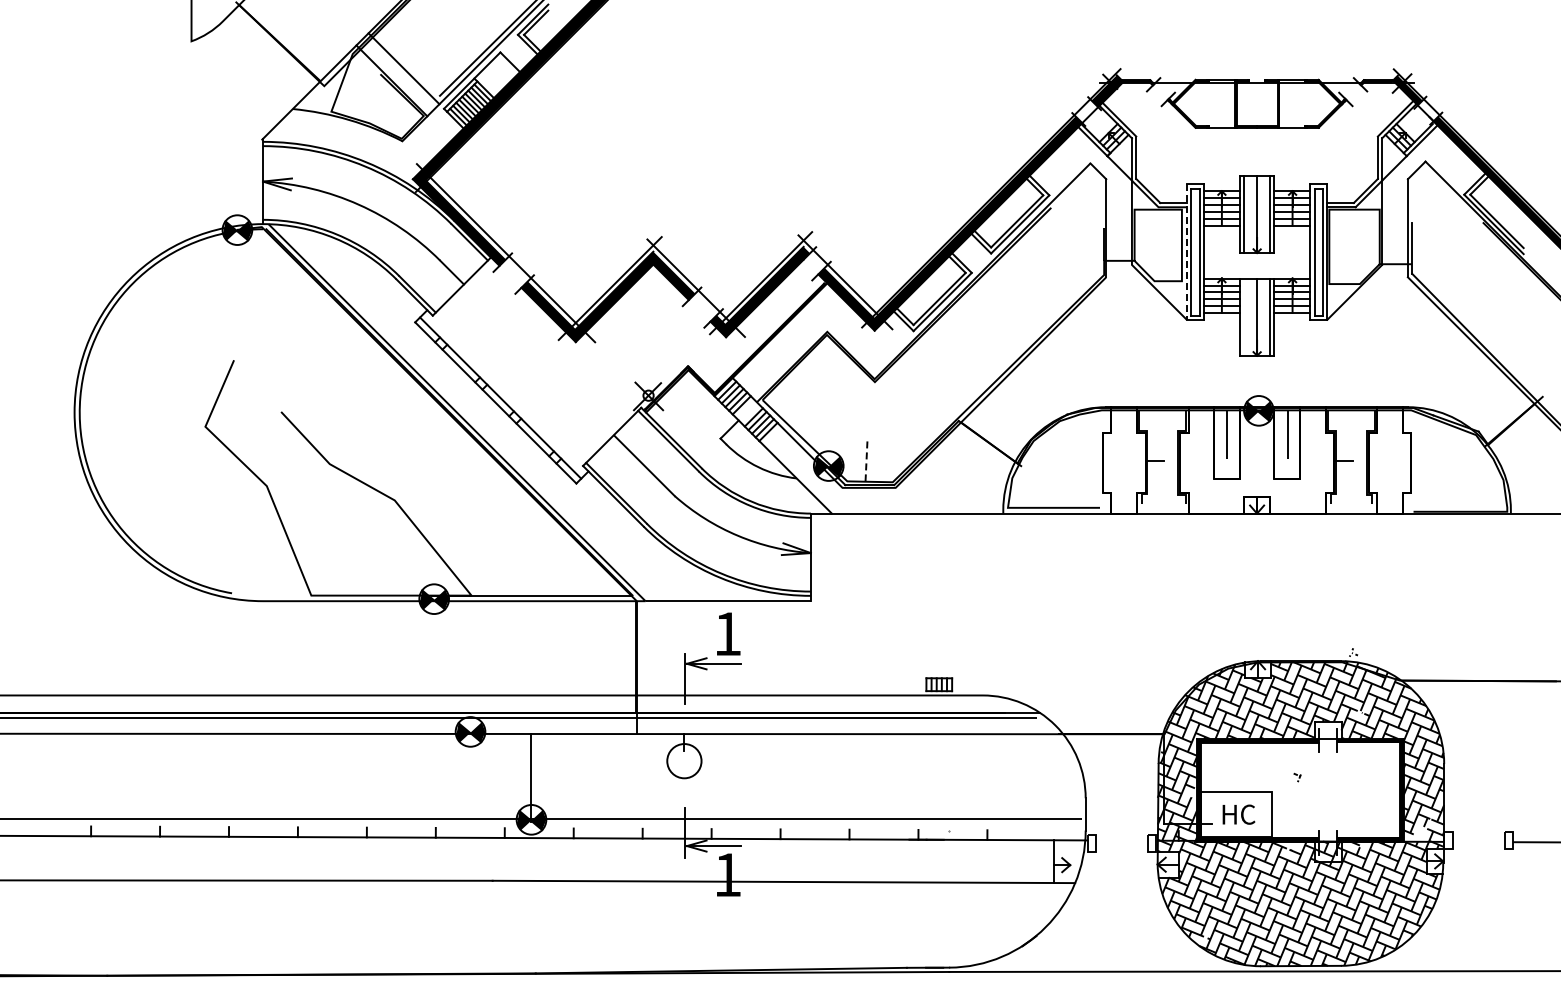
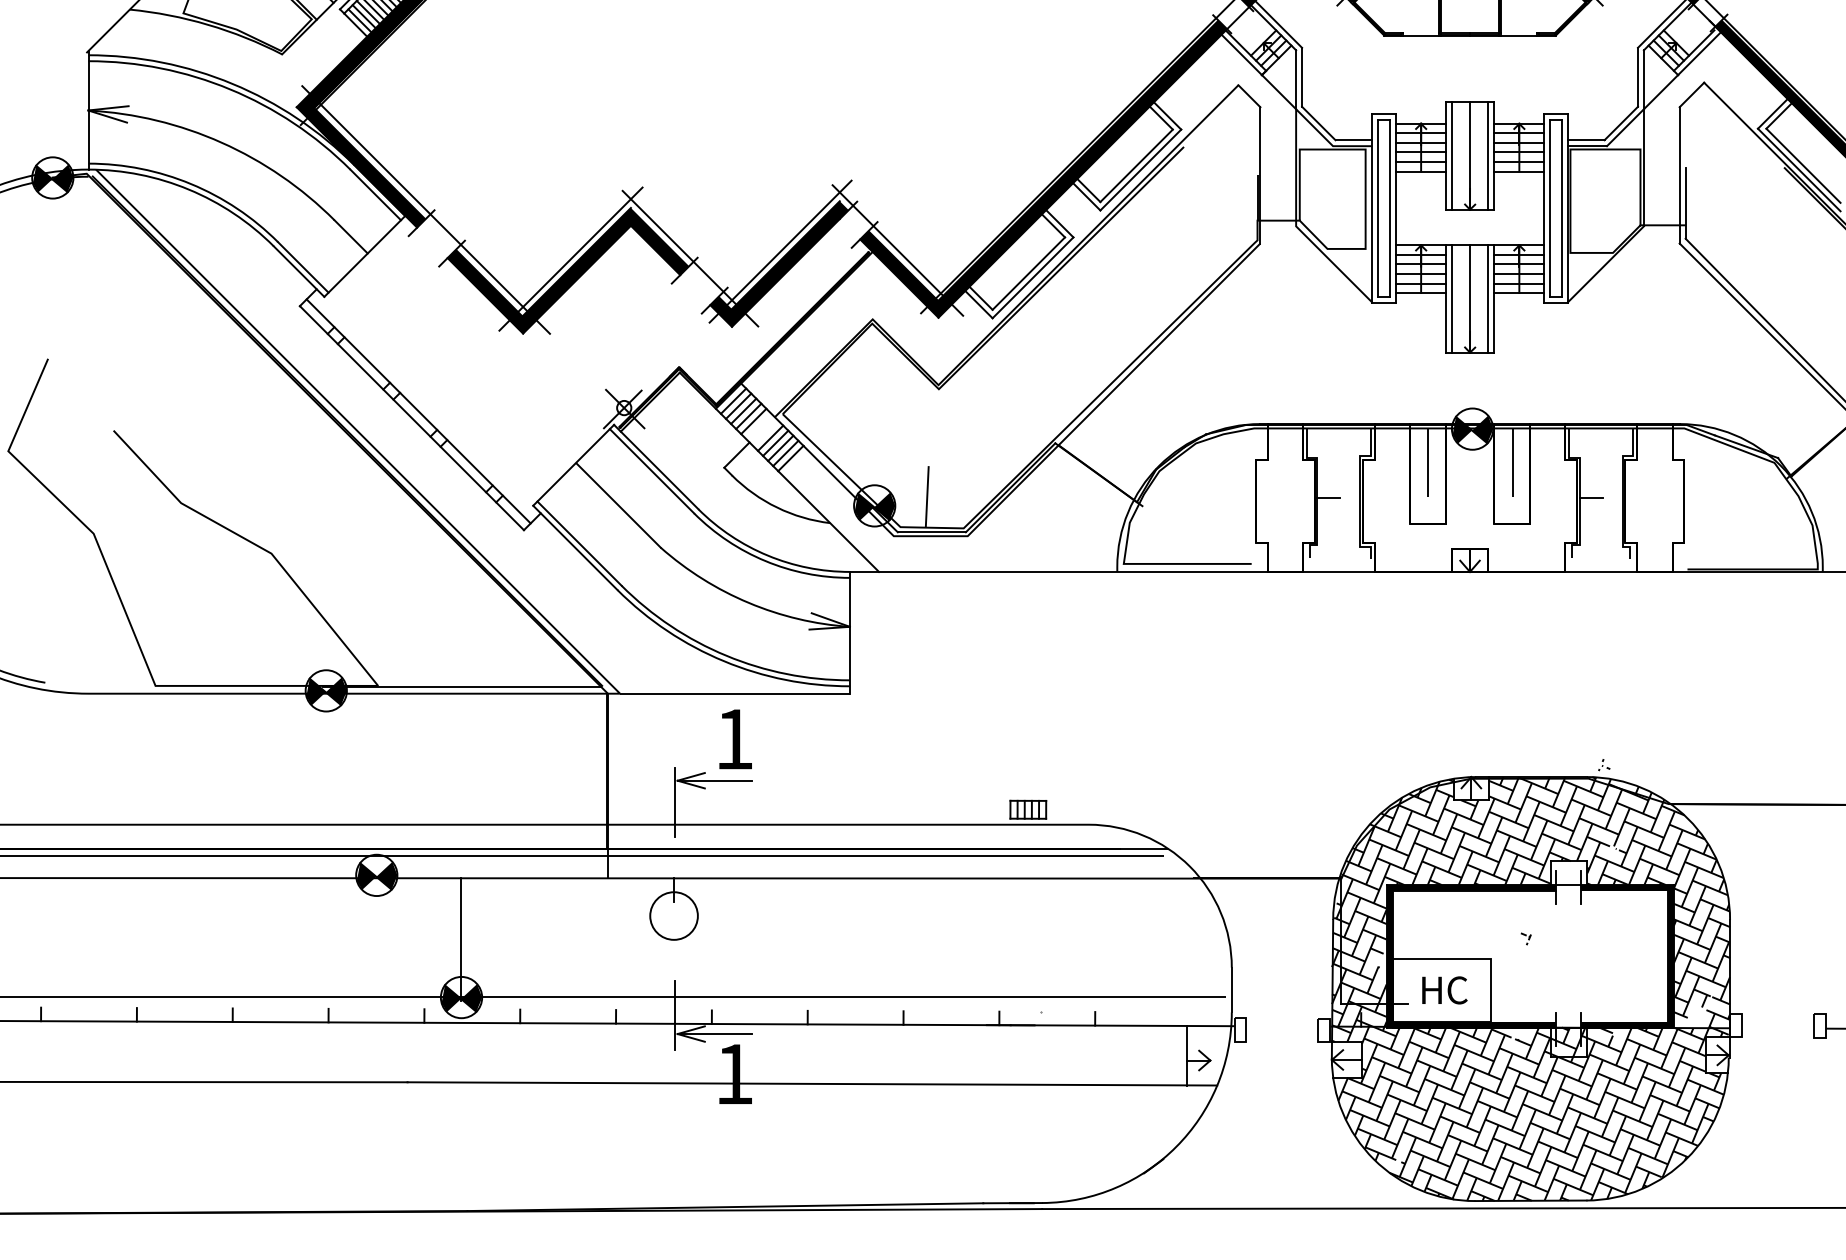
line: (1186, 252) -> (1371, 209), dashed -> solid
line: (1244, 316) -> (1452, 297), added
line: (866, 459) -> (927, 496), dashed -> solid

